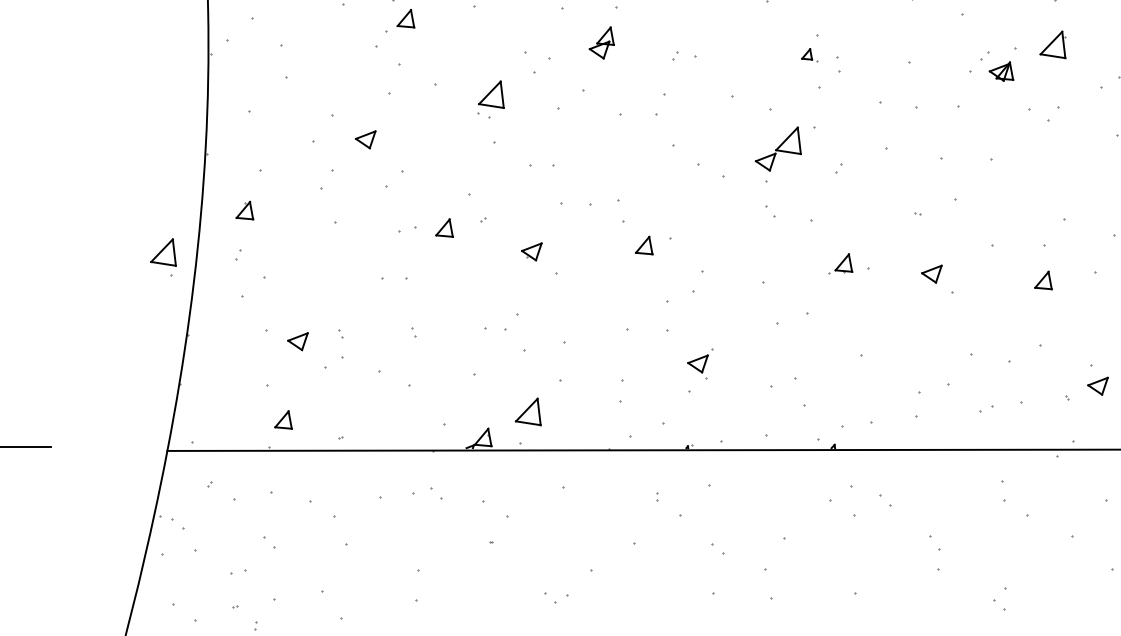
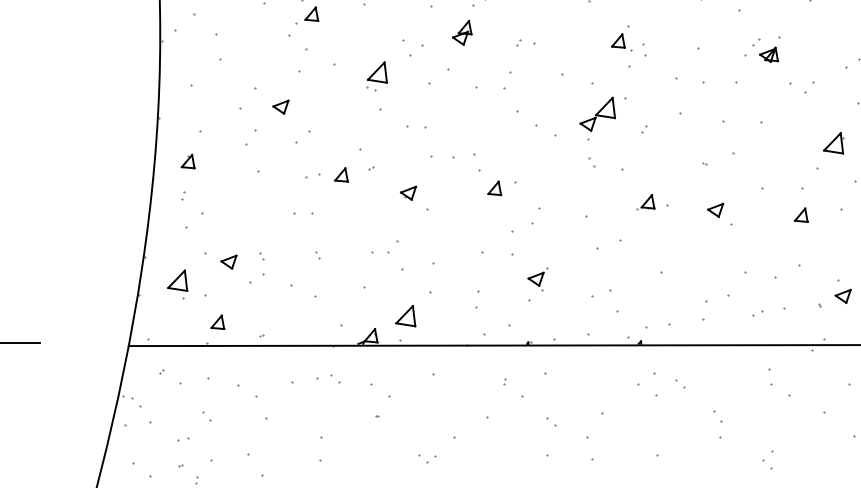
part: (1052, 45) -> (833, 143), moved
part: (809, 55) -> (621, 42), size x1.67
part: (163, 257) -> (177, 284), moved

